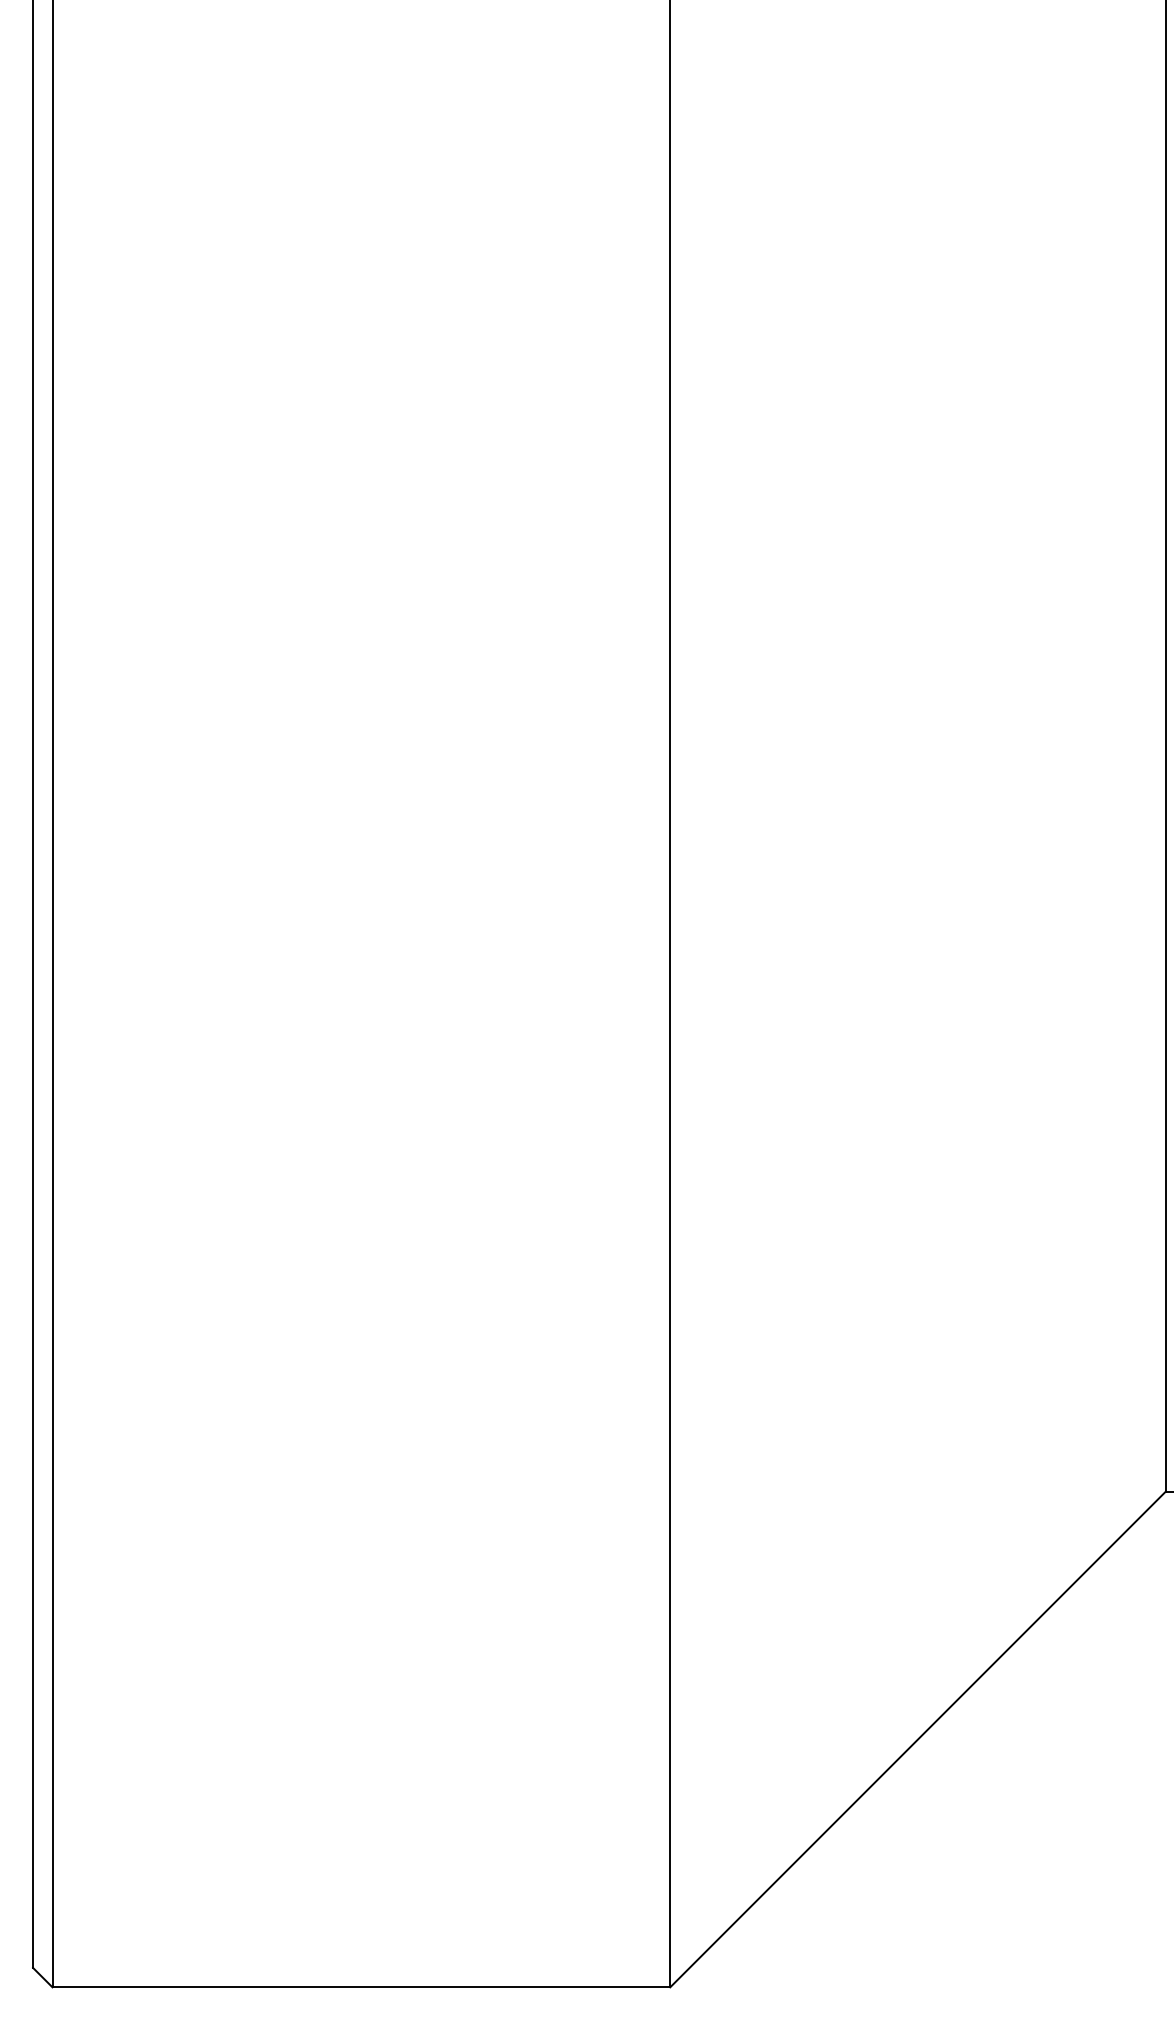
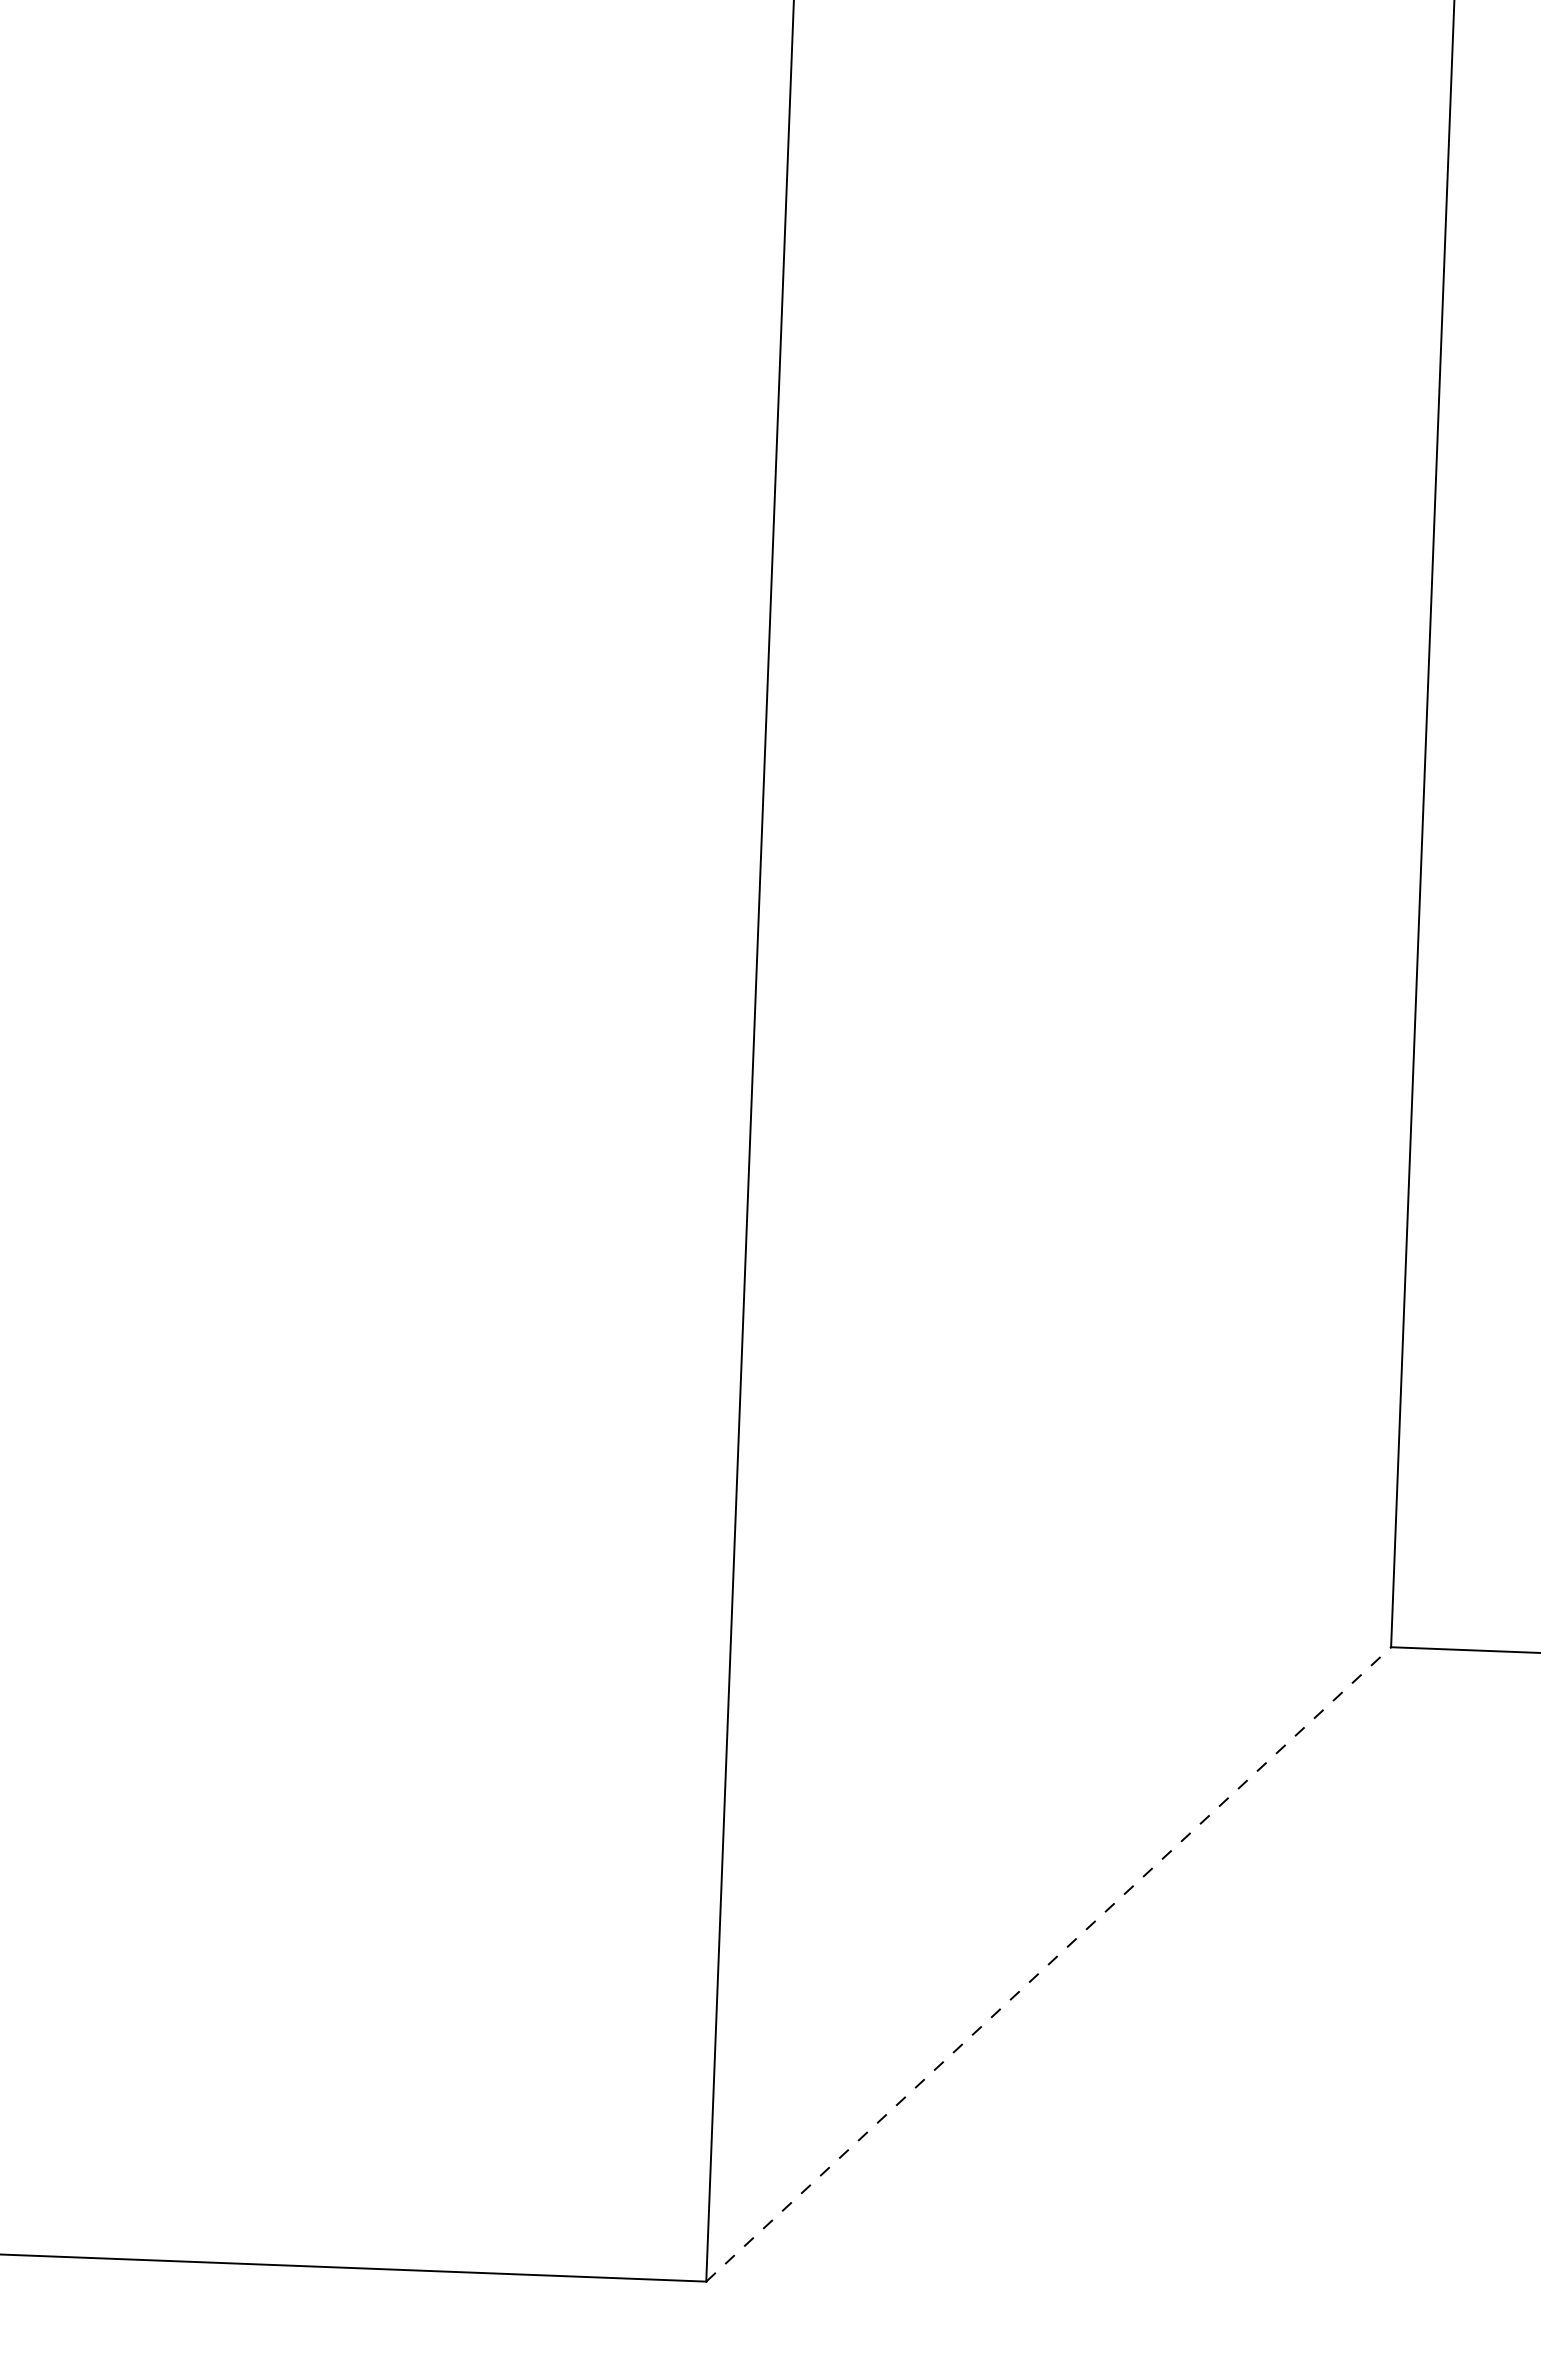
line: (918, 1739) -> (1049, 1964), solid -> dashed

